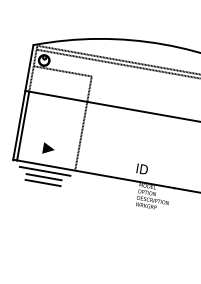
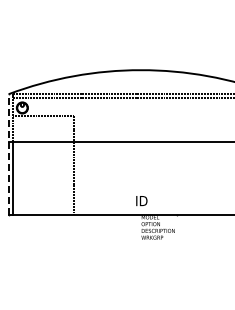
line: (23, 101) -> (8, 153), solid -> dashed
line: (48, 148) -> (42, 196), removed
line: (44, 171) -> (42, 220), removed
line: (43, 176) -> (42, 226), removed
line: (42, 182) -> (42, 232), removed

